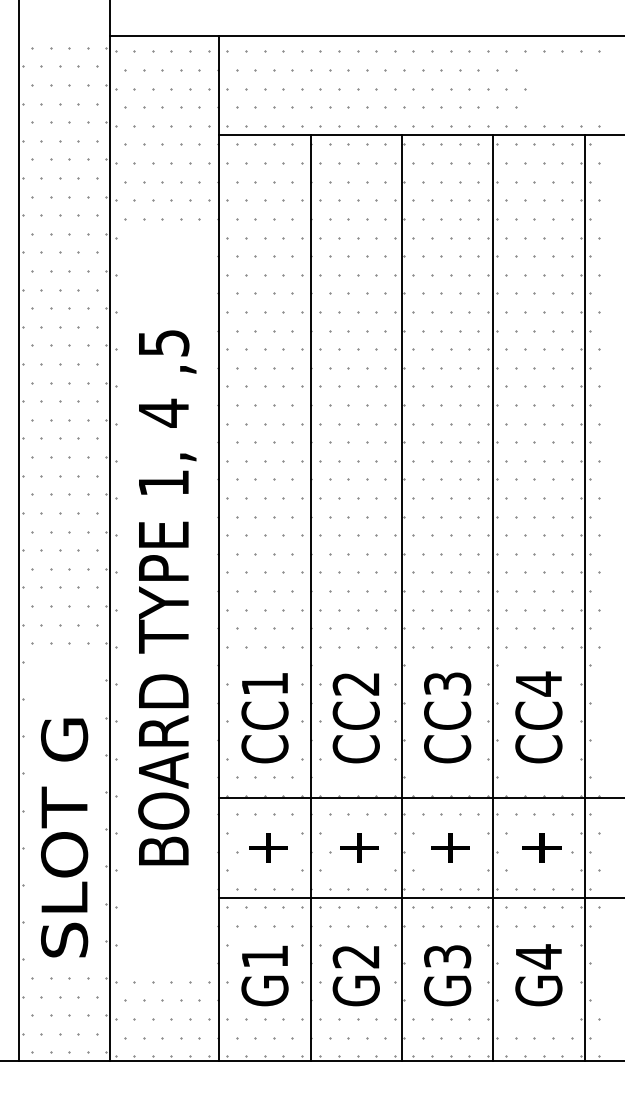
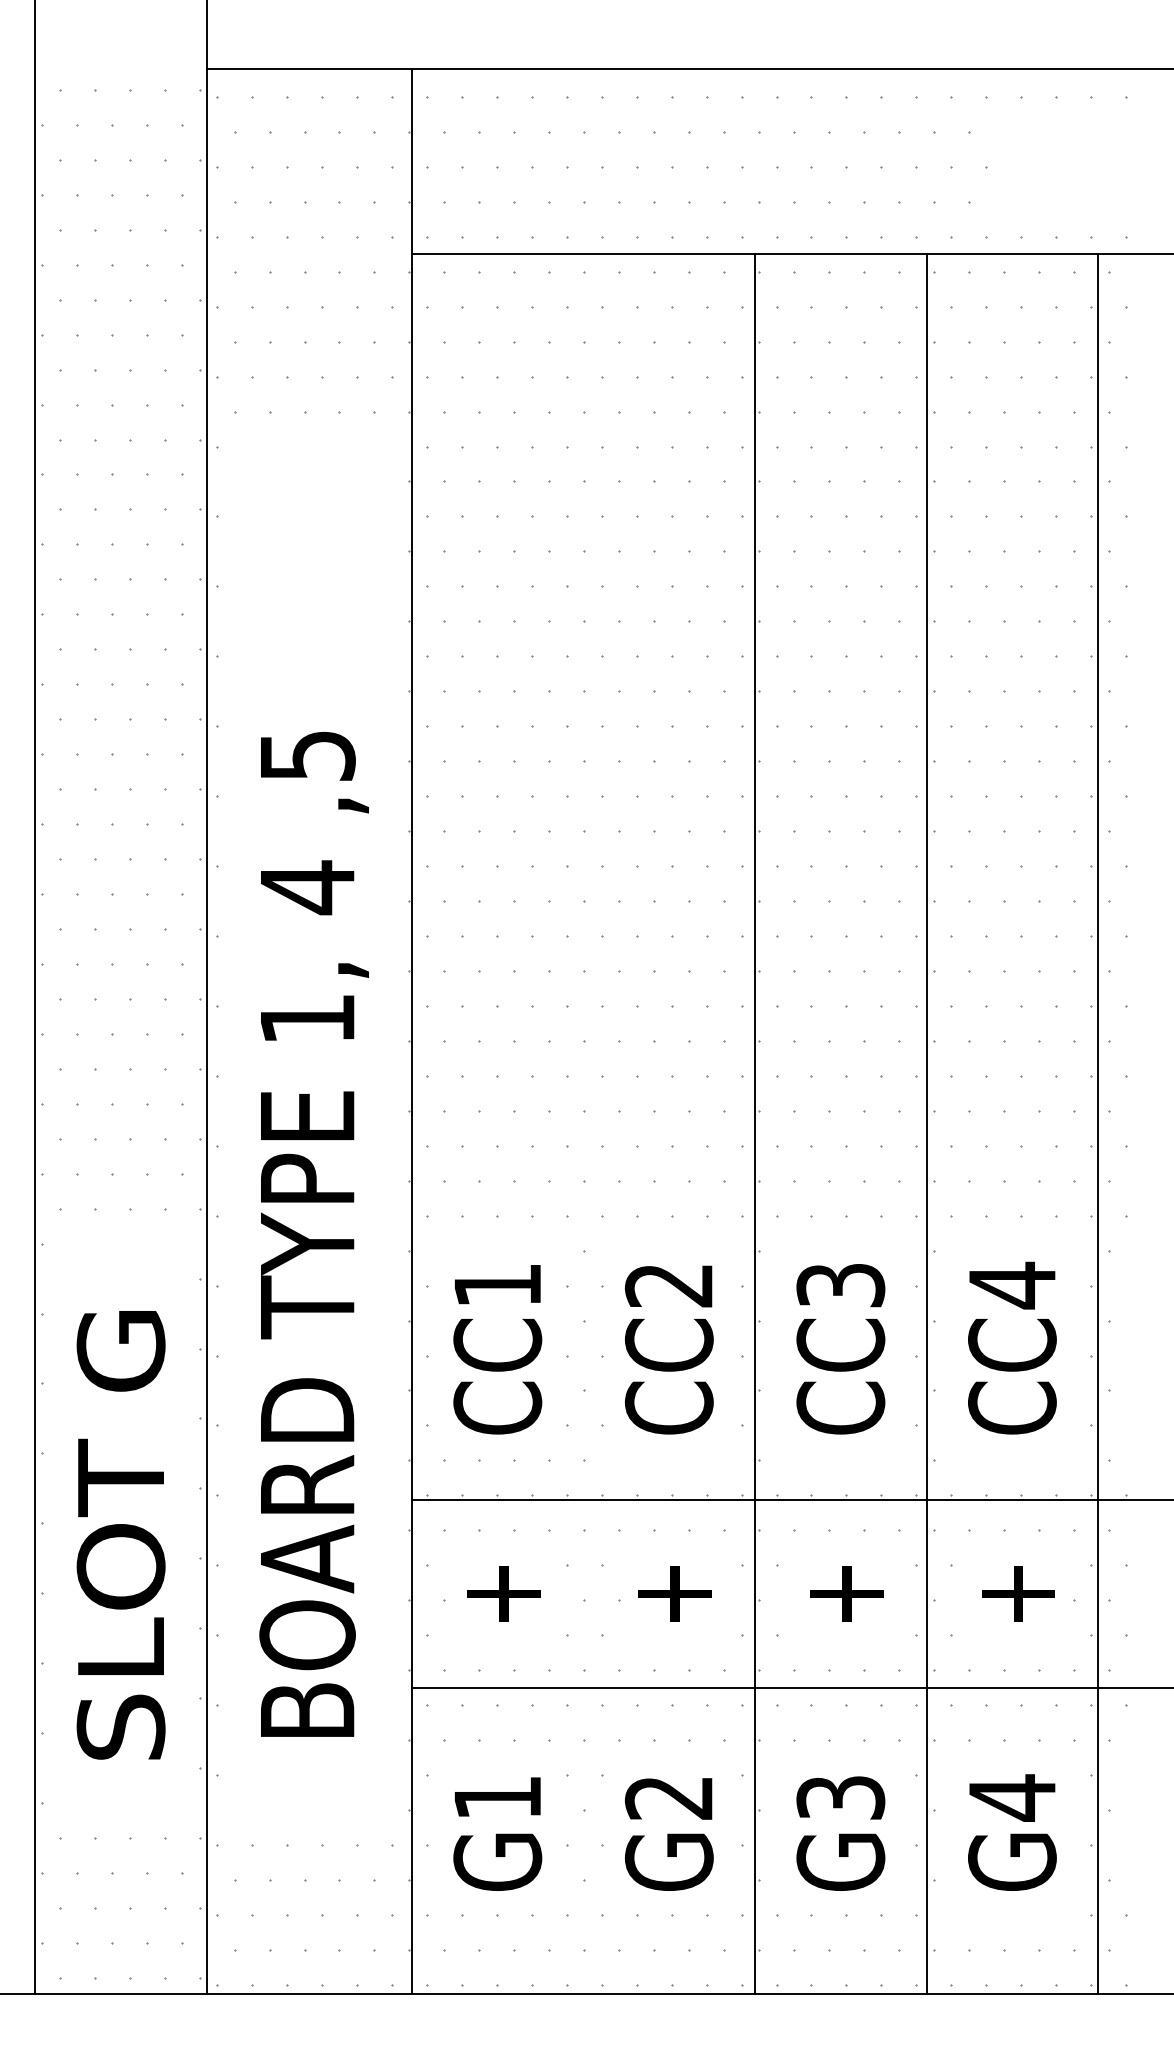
text: (167, 597) -> (314, 1233), moved
line: (310, 598) -> (583, 1124), removed
text: (64, 837) -> (121, 1534), moved

